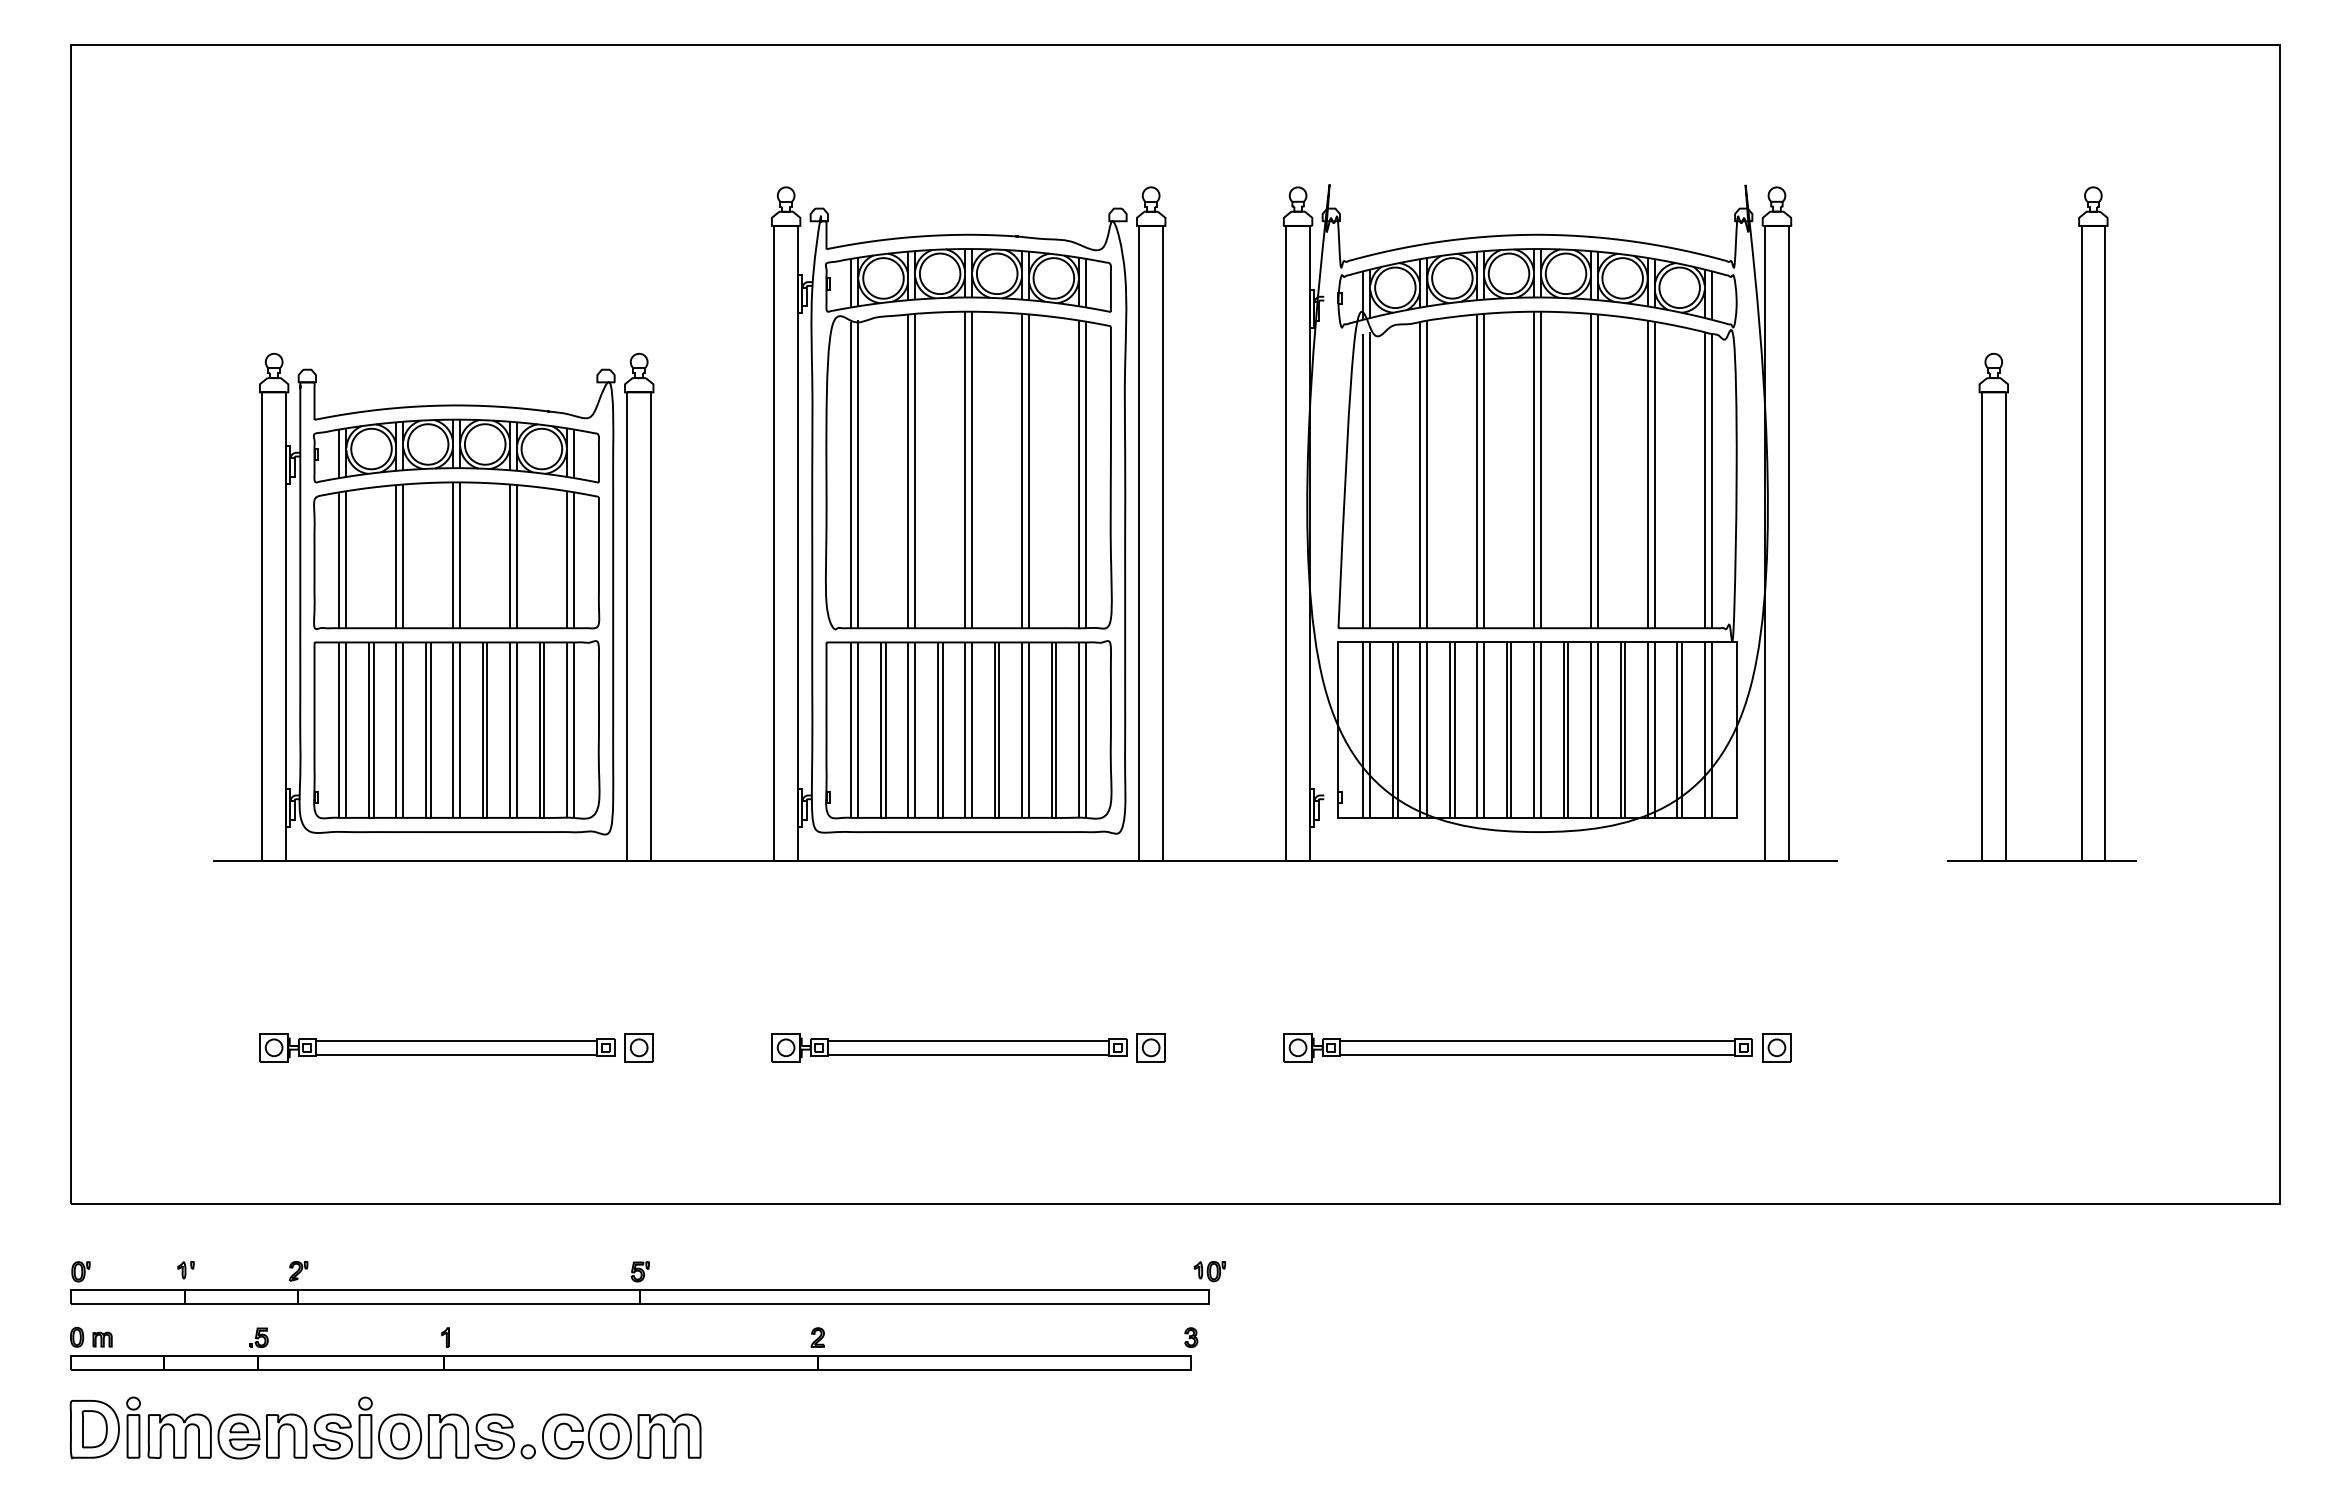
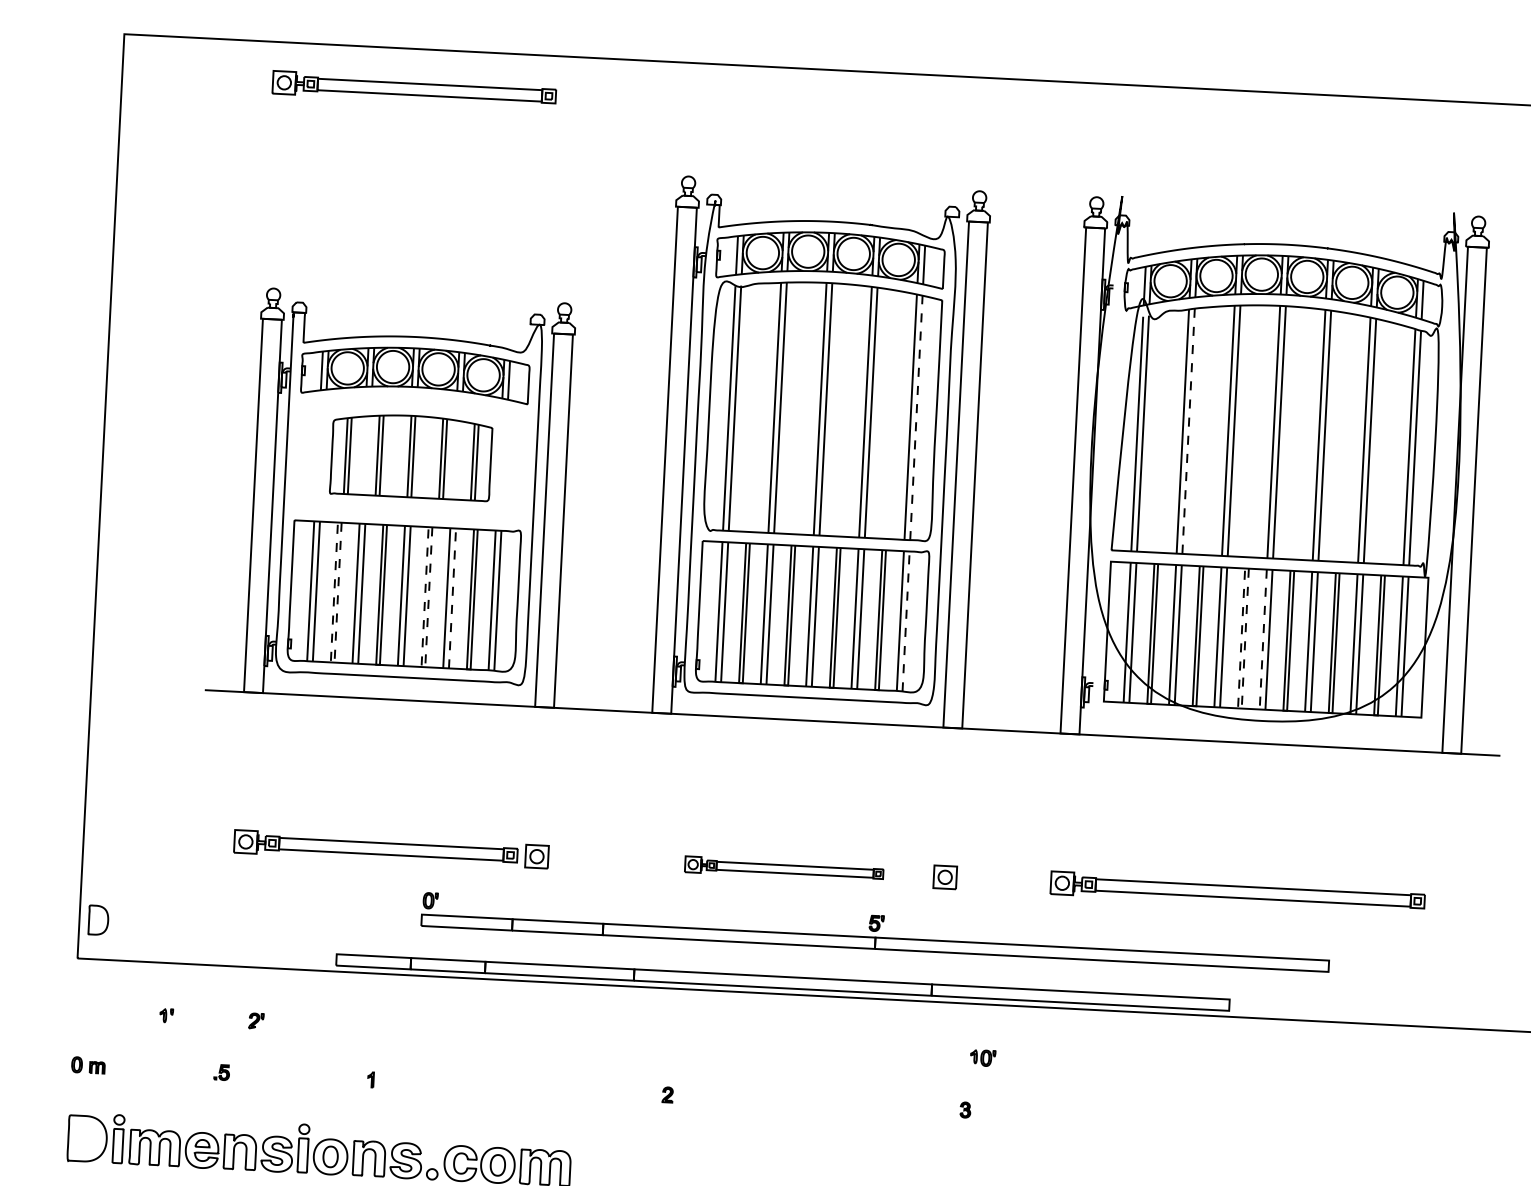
part: (437, 95) -> (414, 89), added
line: (1086, 474) -> (916, 417), solid -> dashed
line: (1427, 474) -> (1188, 431), solid -> dashed
part: (456, 555) -> (411, 456), size x0.7
line: (517, 730) -> (452, 598), solid -> dashed
line: (1086, 730) -> (906, 621), solid -> dashed
line: (1533, 730) -> (1262, 639), solid -> dashed
line: (370, 817) -> (332, 662), solid -> dashed
line: (484, 817) -> (422, 666), solid -> dashed
line: (1508, 817) -> (1239, 708), solid -> dashed
part: (949, 1047) -> (784, 868), size x0.7
part: (1776, 1047) -> (1443, 902), removed
part: (639, 1282) -> (875, 931), moved
part: (630, 1362) -> (782, 982), moved
part: (94, 1429) -> (98, 920), moved

